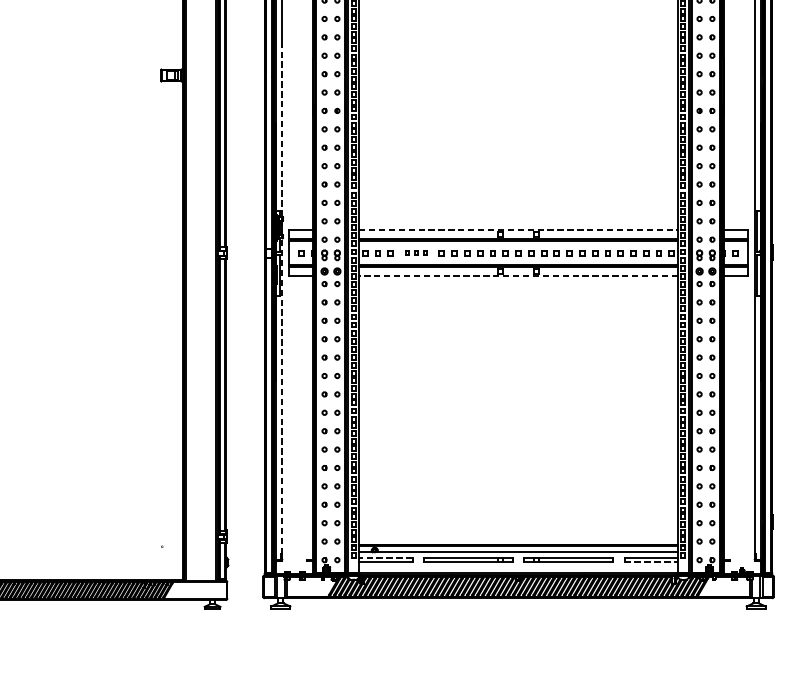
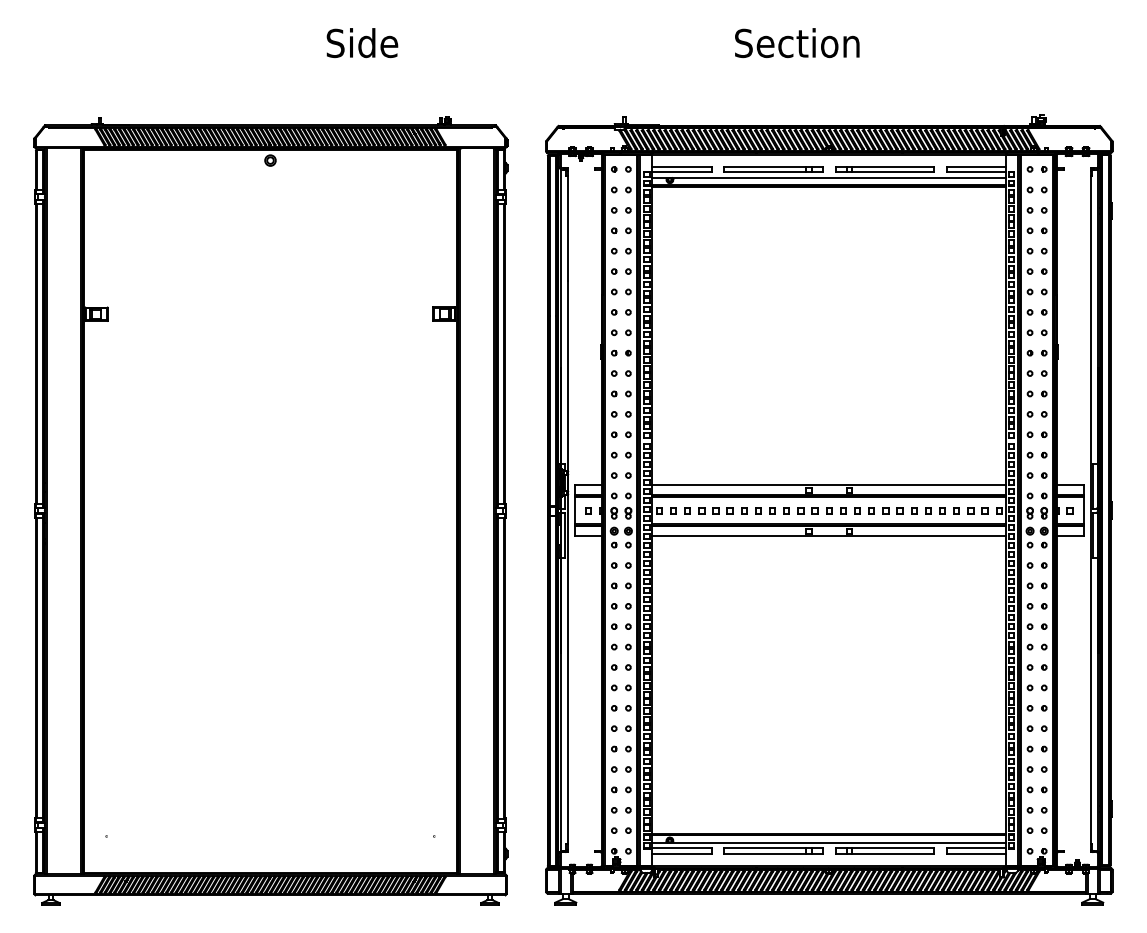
line: (518, 230) -> (829, 485), dashed -> solid
part: (415, 252) -> (715, 510), size x1.43
line: (518, 276) -> (829, 536), dashed -> solid
line: (282, 299) -> (567, 562), dashed -> solid
line: (386, 557) -> (682, 848), dashed -> solid
line: (651, 562) -> (976, 853), dashed -> solid

